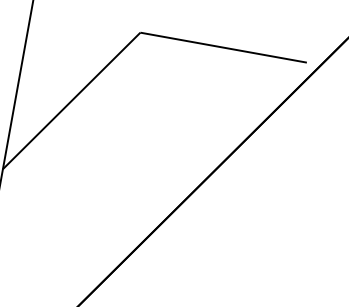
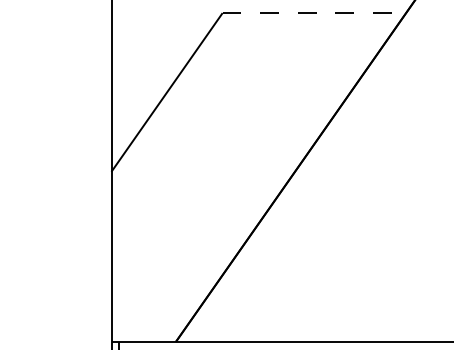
line: (223, 48) -> (307, 13), solid -> dashed

